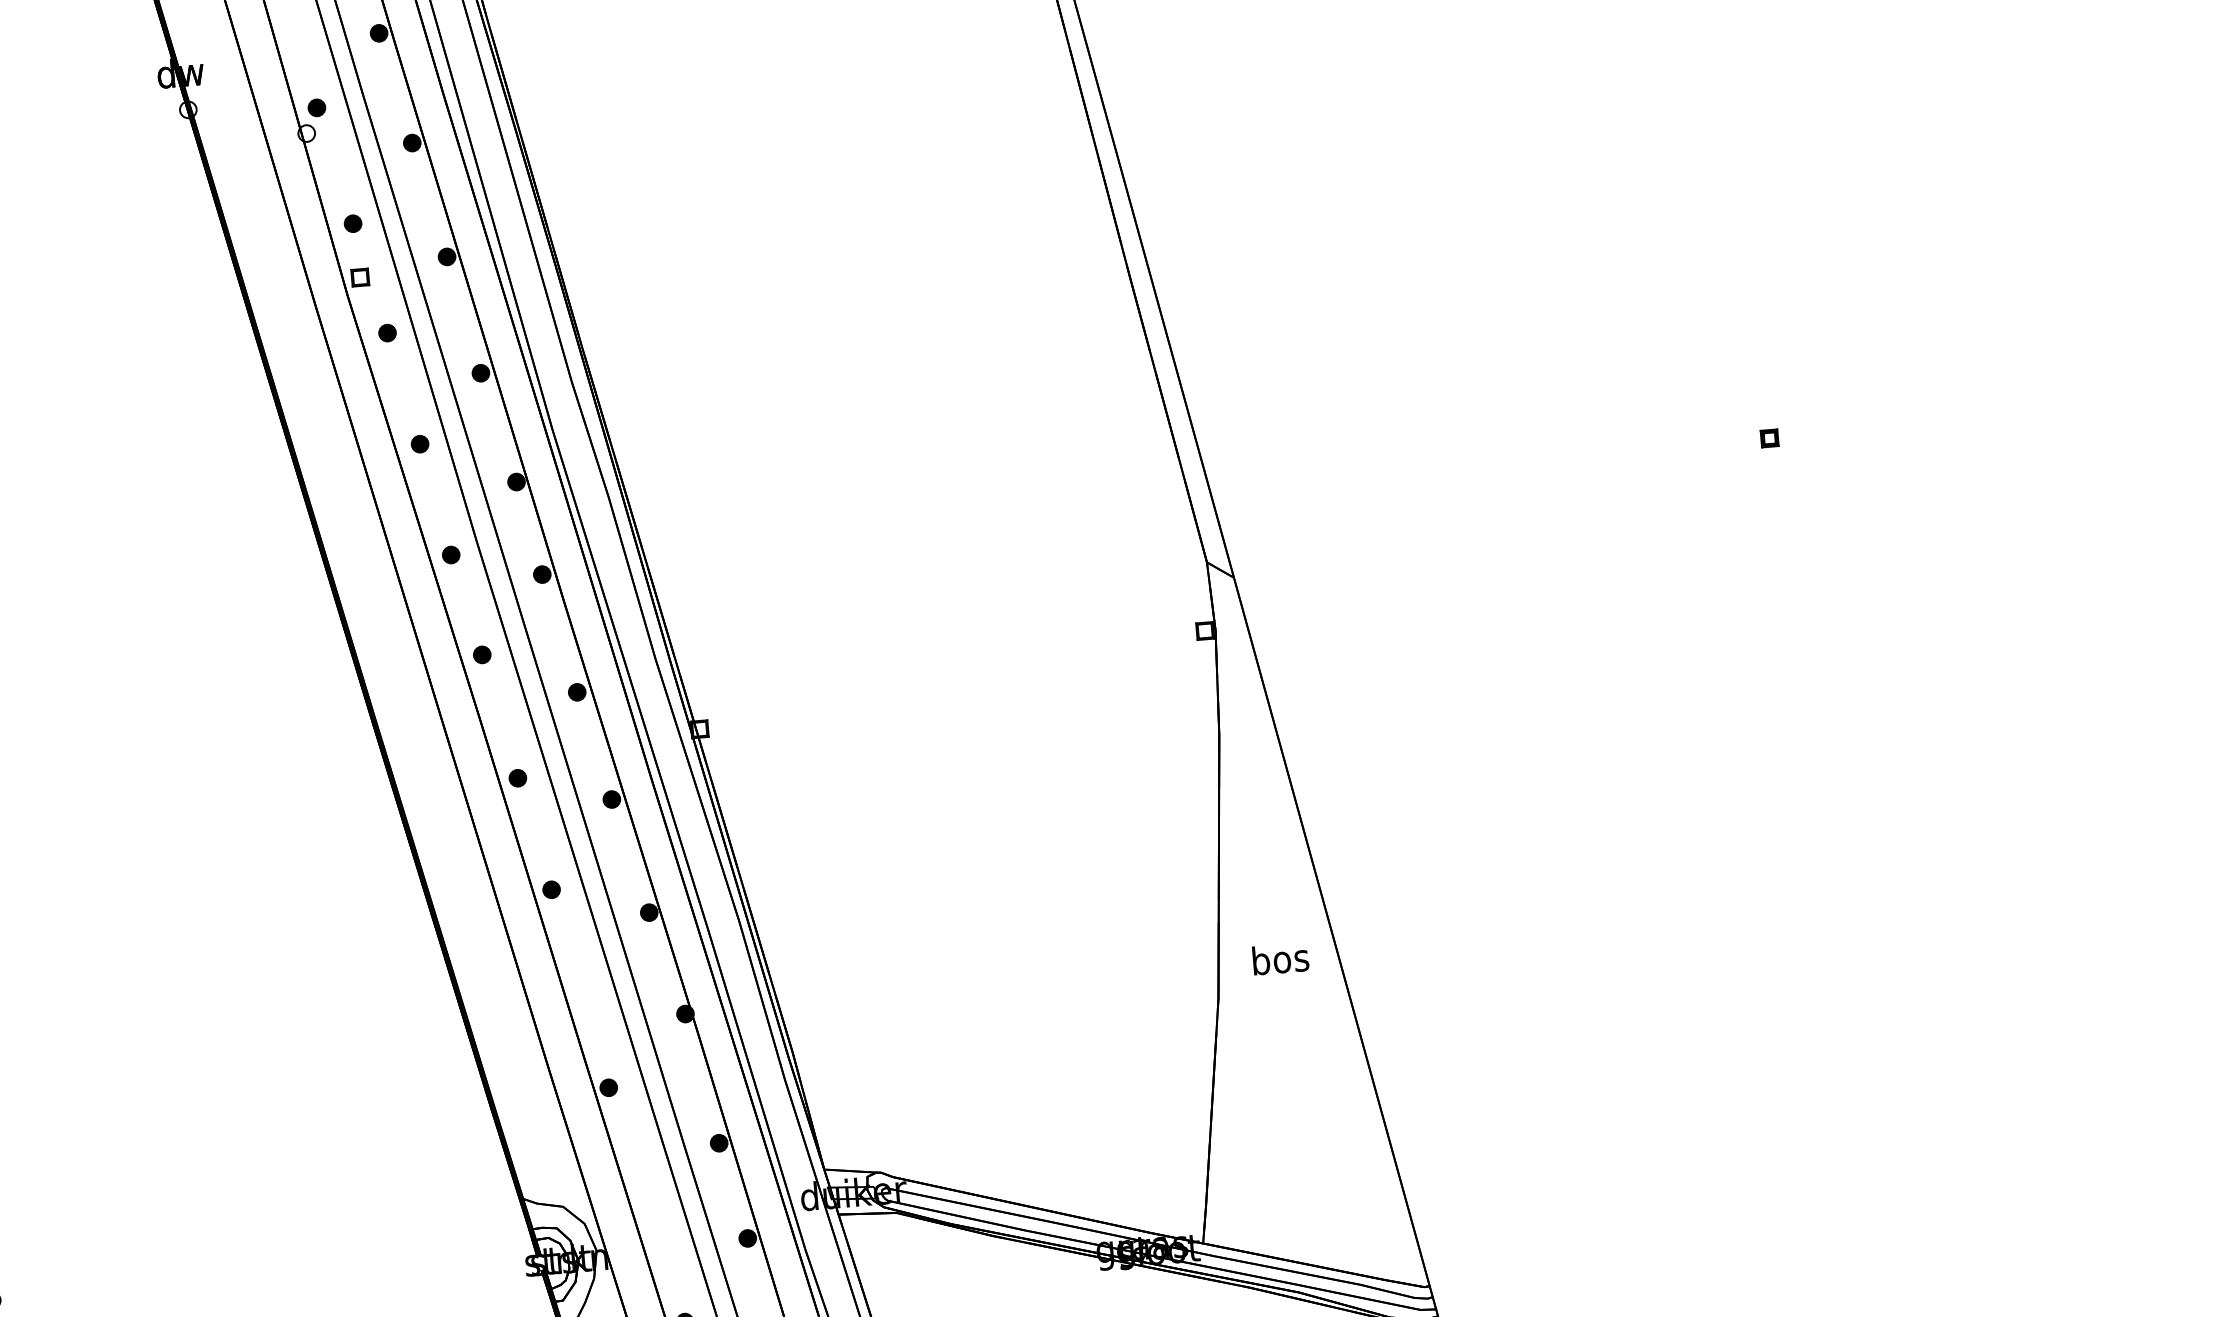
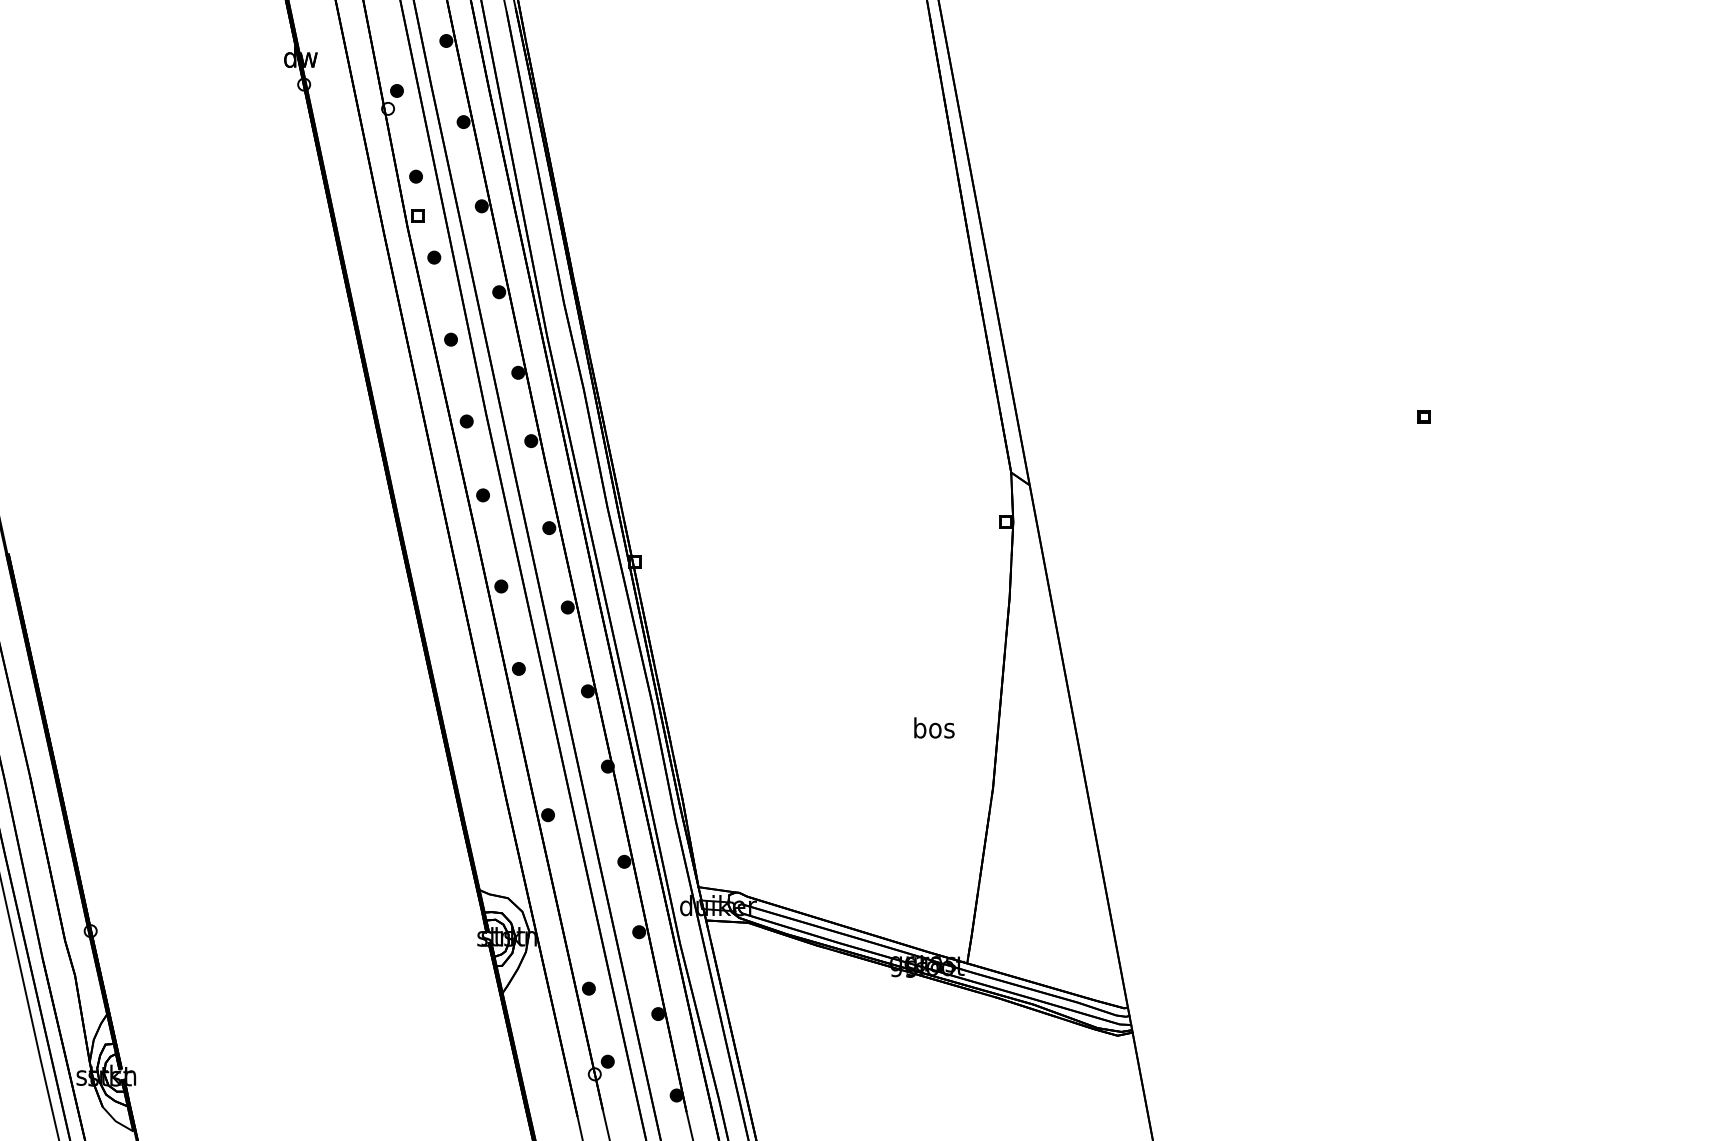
text: (1280, 958) -> (934, 727), moved

